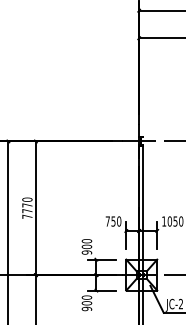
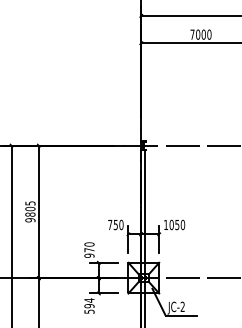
text: (27, 207) -> (30, 211), 7770 -> 9805
text: (86, 247) -> (89, 250), 900 -> 970
text: (86, 302) -> (89, 305), 900 -> 594

